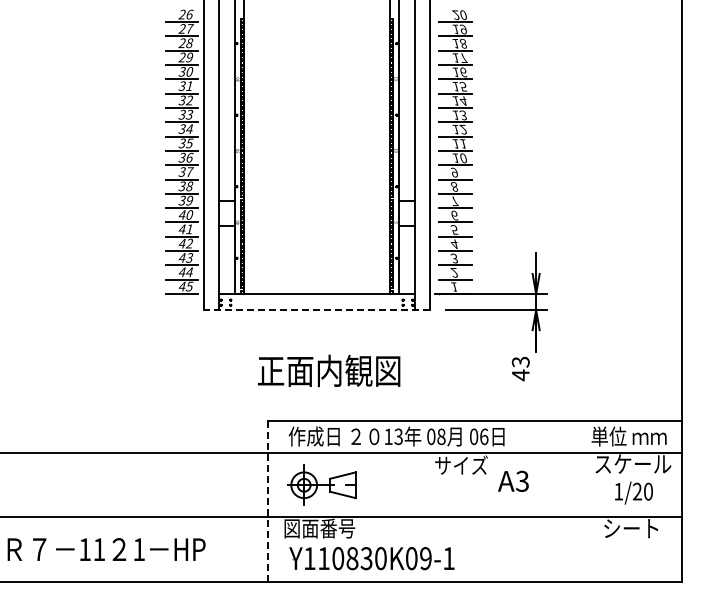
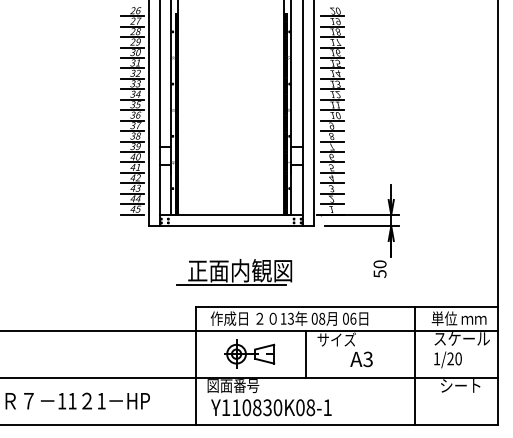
line: (316, 310) -> (230, 226), dashed -> solid
text: (520, 368) -> (379, 268), 43 -> 50
line: (316, 390) -> (230, 285), added
text: (513, 480) -> (361, 358), moved
part: (321, 484) -> (249, 353), moved
line: (418, 485) -> (305, 354), added
text: (633, 492) -> (447, 359), moved
line: (569, 500) -> (415, 365), added
line: (268, 501) -> (195, 366), dashed -> solid
text: (425, 558) -> (310, 407), Y110830K09-1 -> Y110830K08-1

